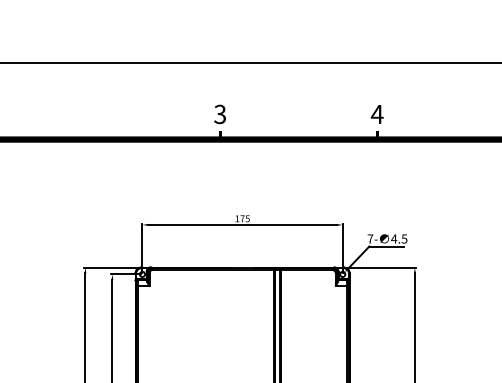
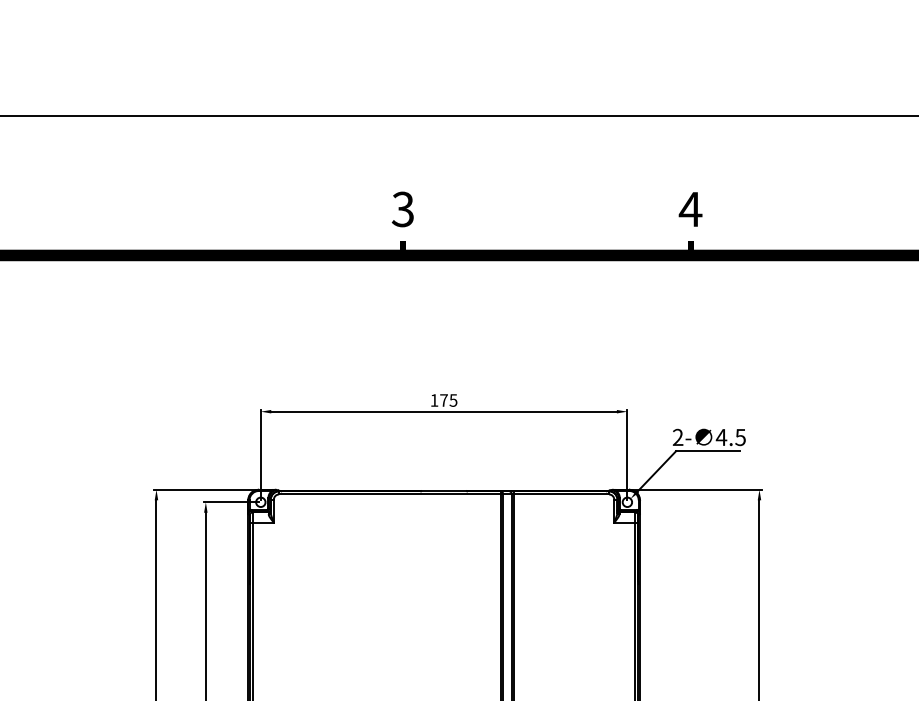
text: (370, 238) -> (678, 436), 7- -> 2-

